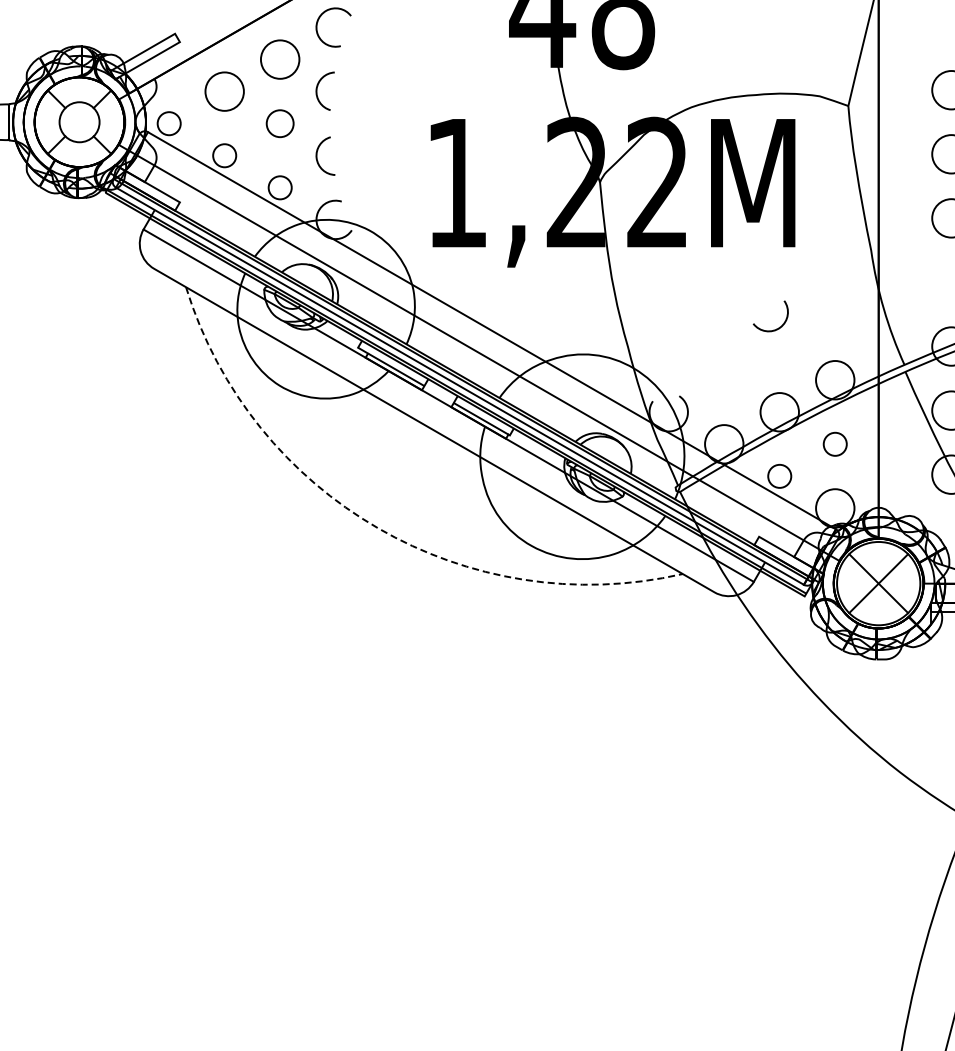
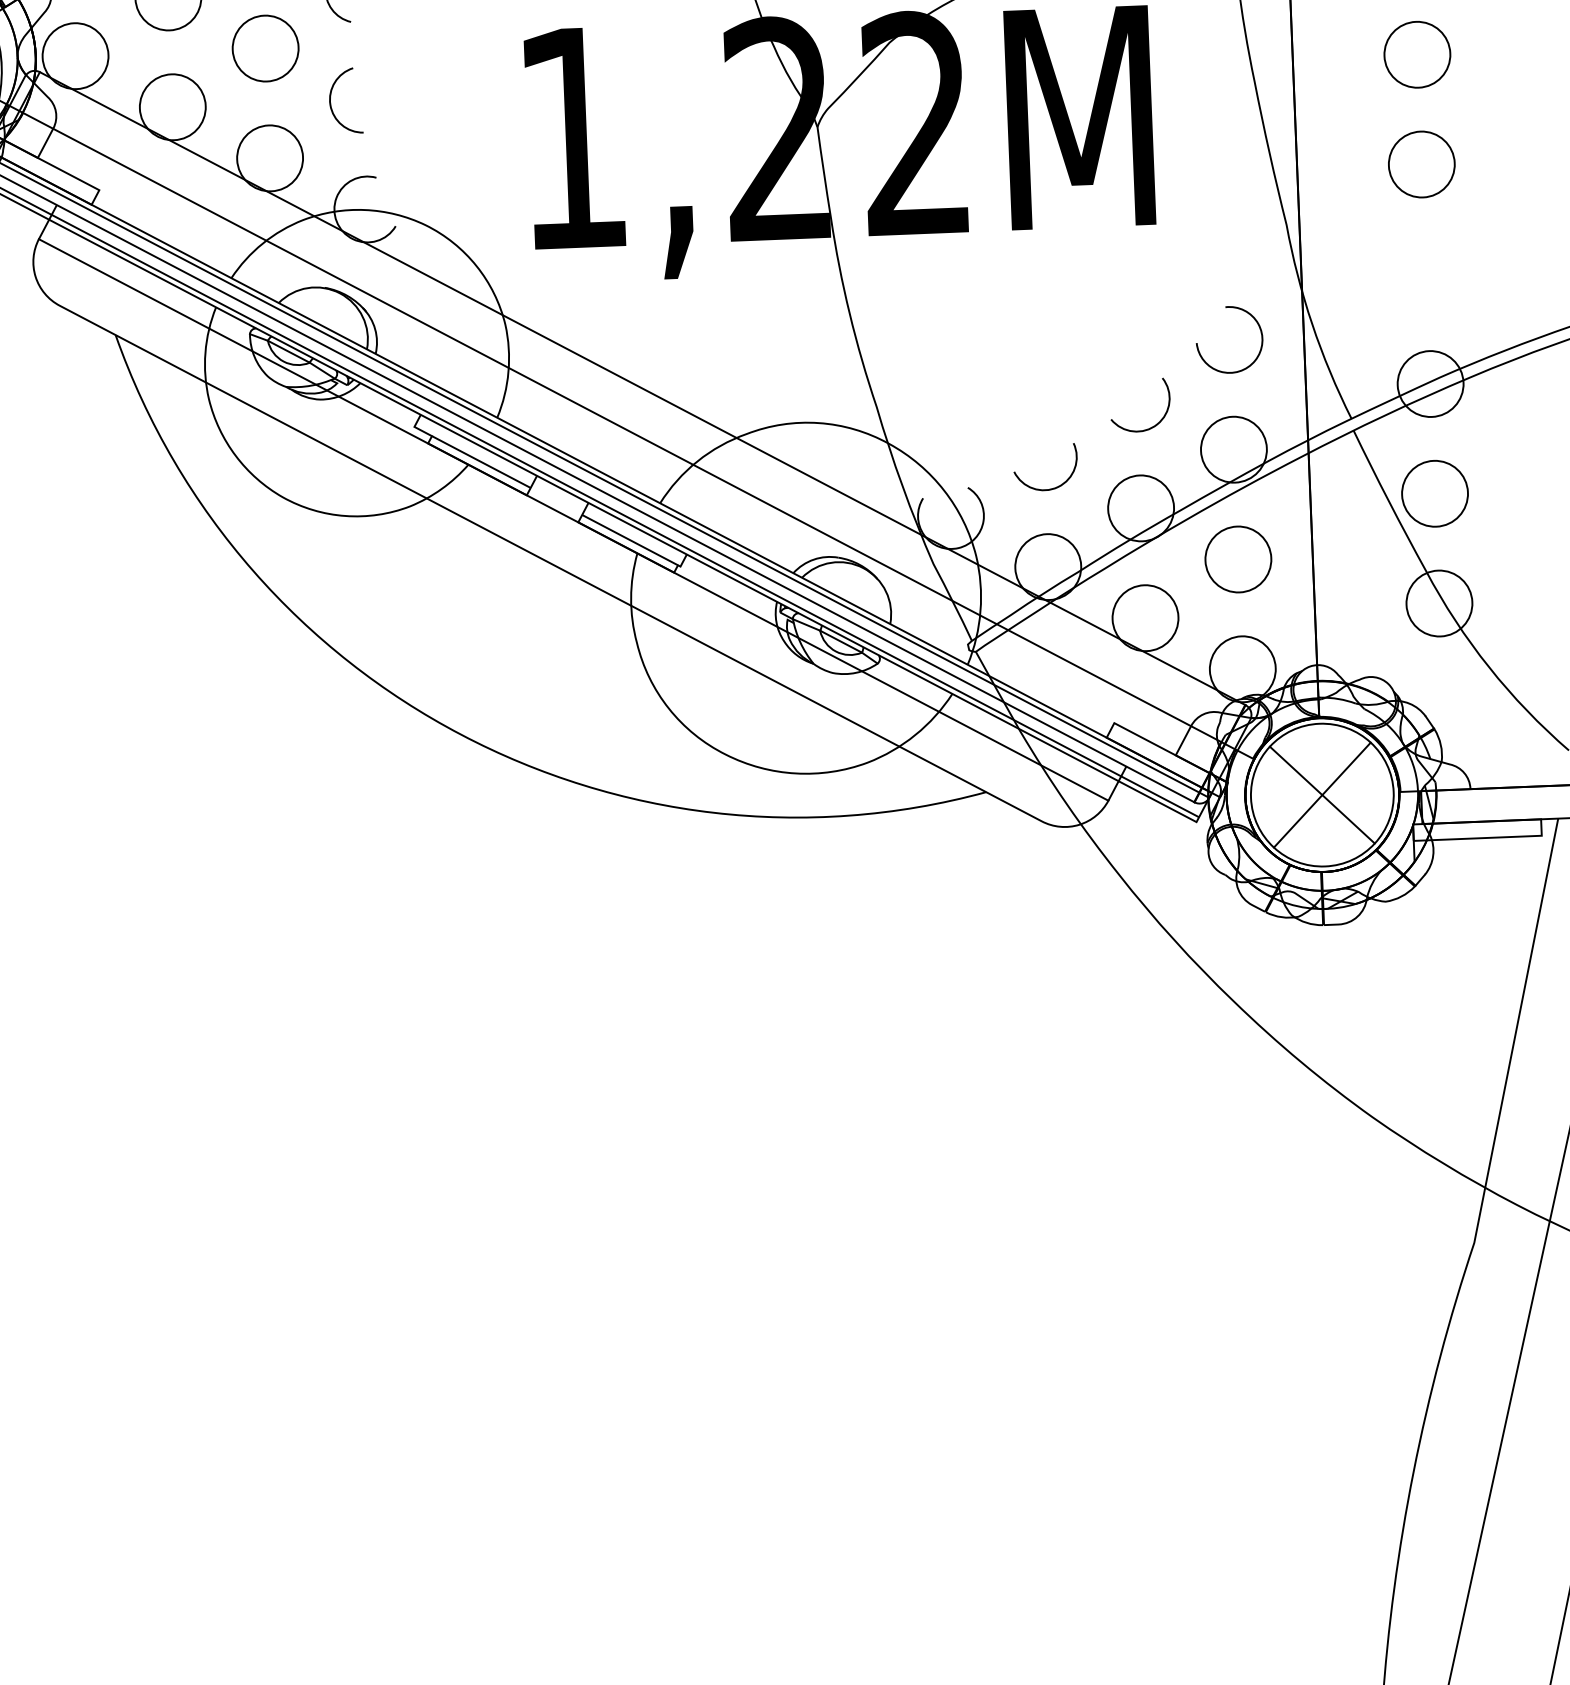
circle: (168, 123) -> (74, 55), size x1.67
circle: (279, 123) -> (264, 48), size x1.43
circle: (224, 155) -> (172, 106), size x1.67
circle: (280, 187) -> (270, 157), size x1.67
arc: (773, 329) -> (1146, 427), moved
arc: (842, 332) -> (1243, 367), added
arc: (729, 397) -> (1054, 486), added
circle: (835, 444) -> (1238, 559), size x1.67
circle: (779, 476) -> (1145, 618), size x1.67
line: (378, 528) -> (461, 735), dashed -> solid

